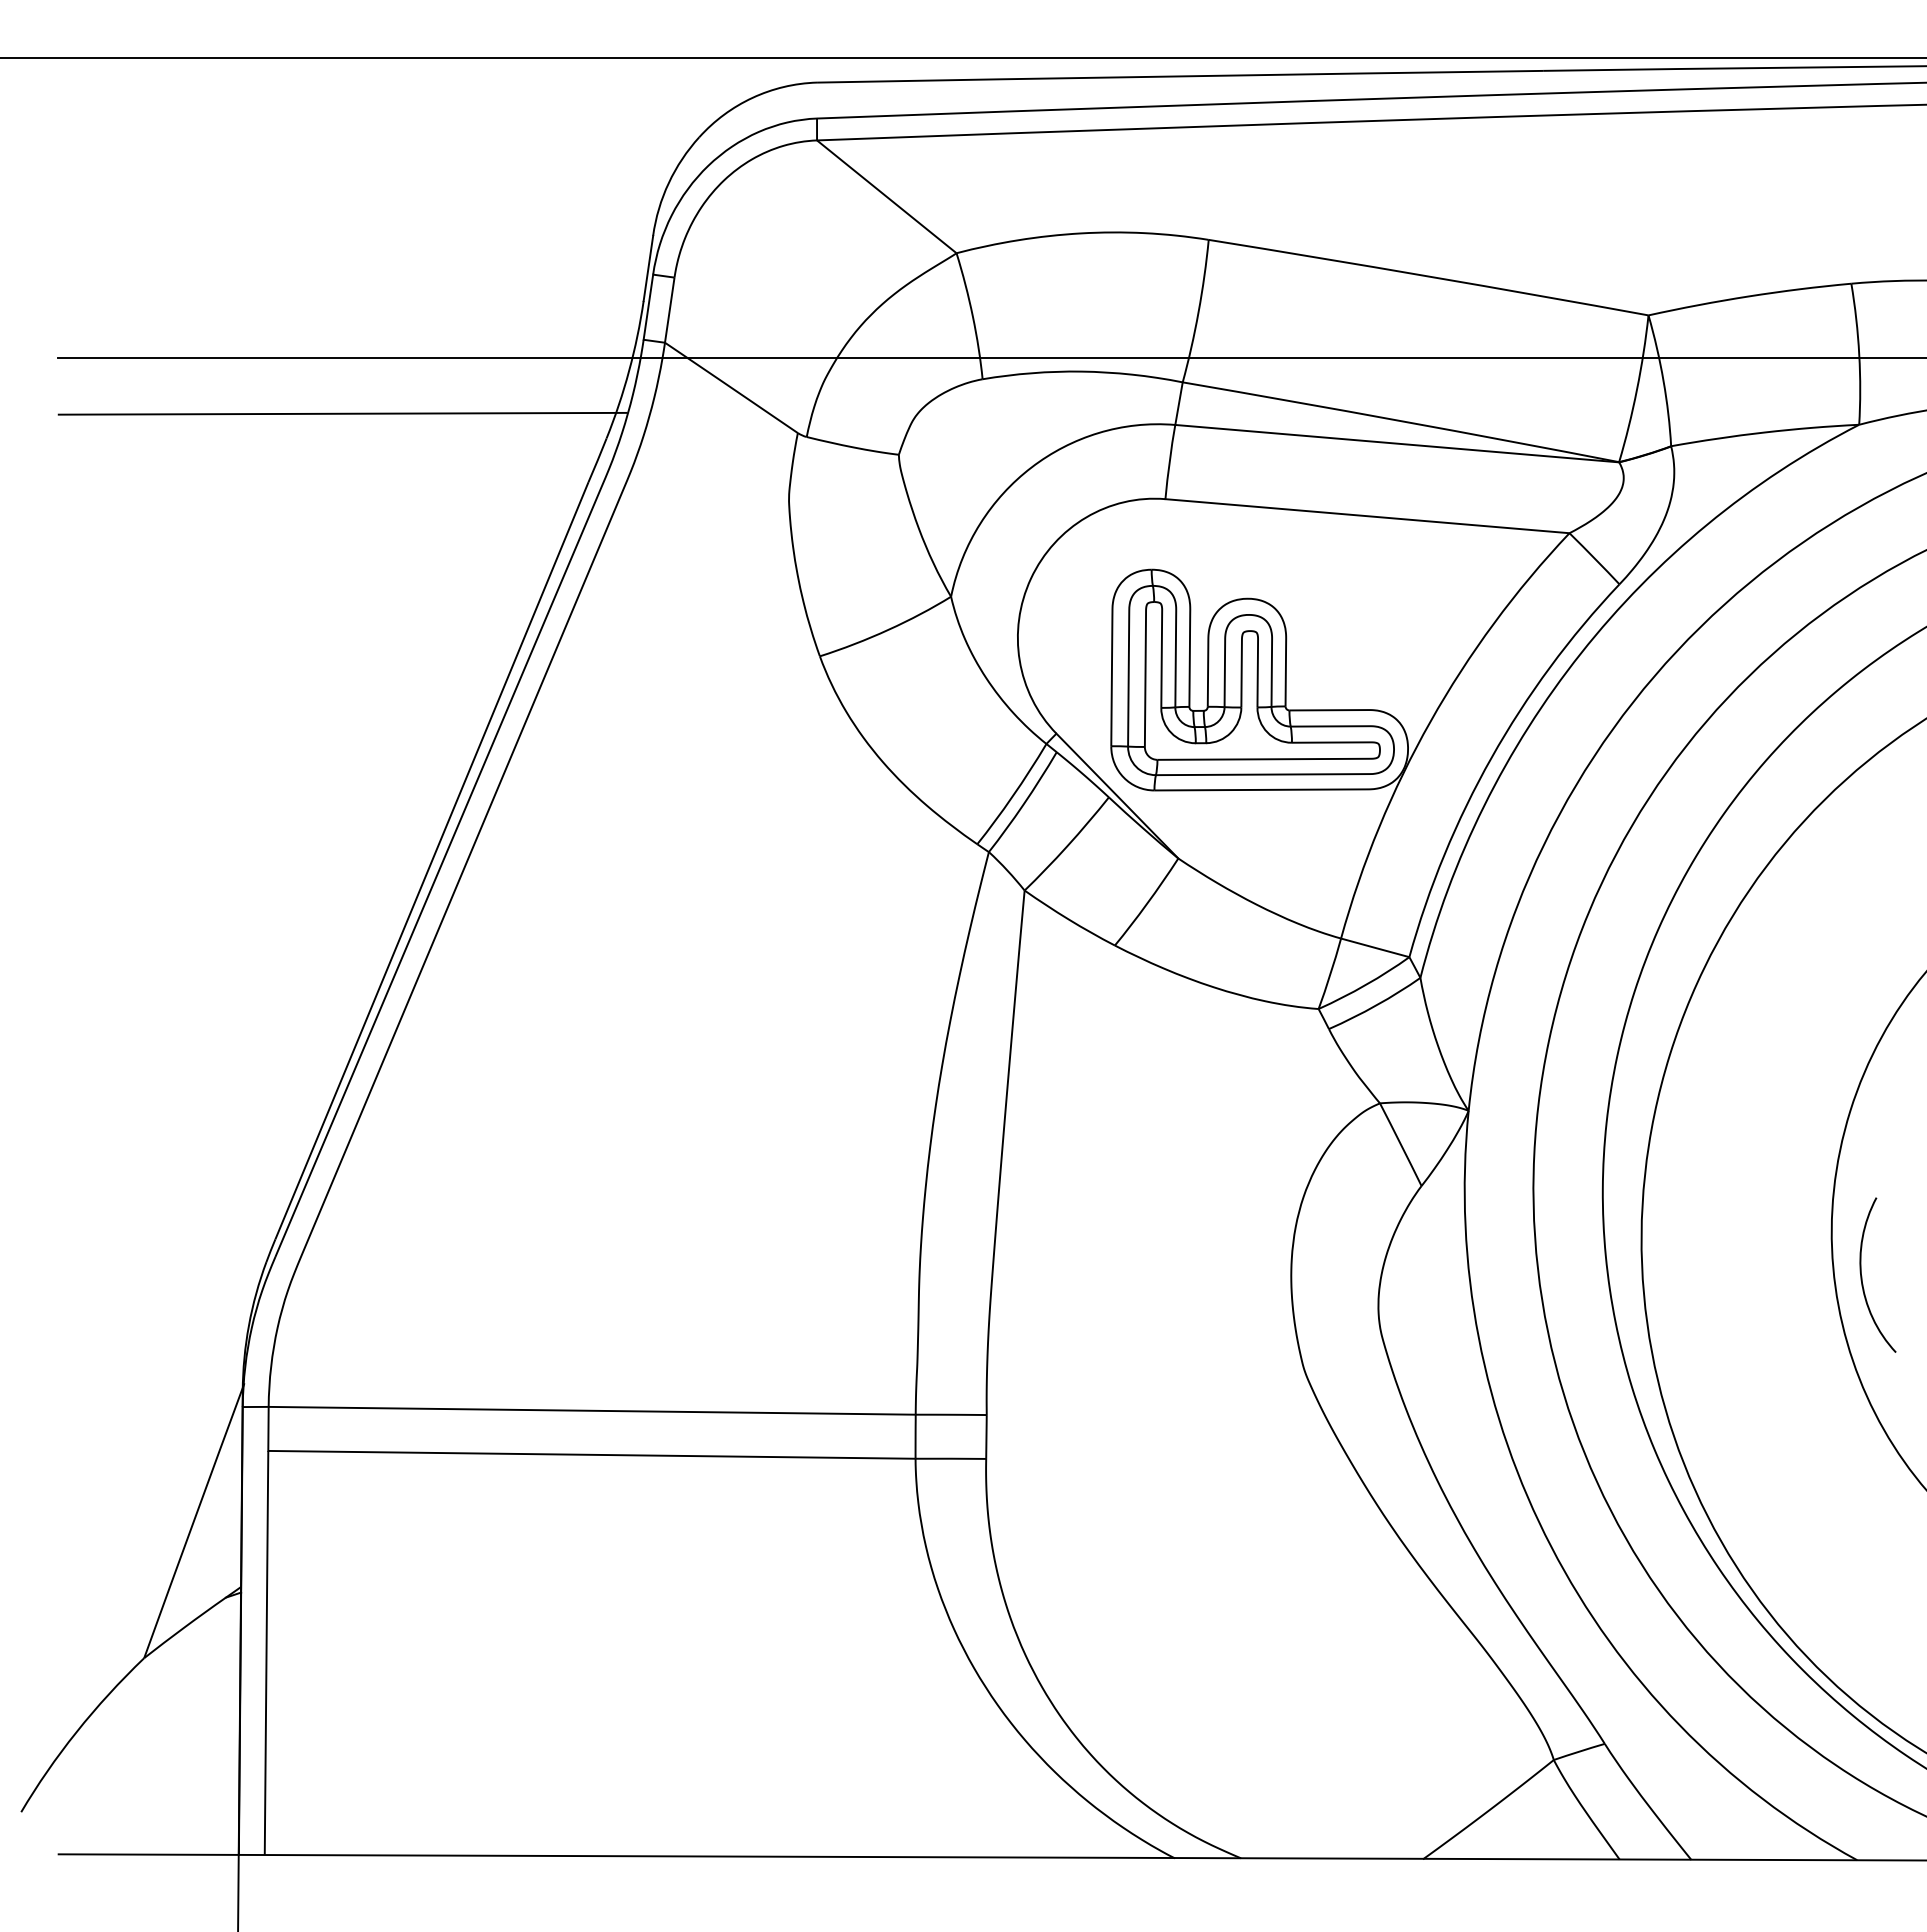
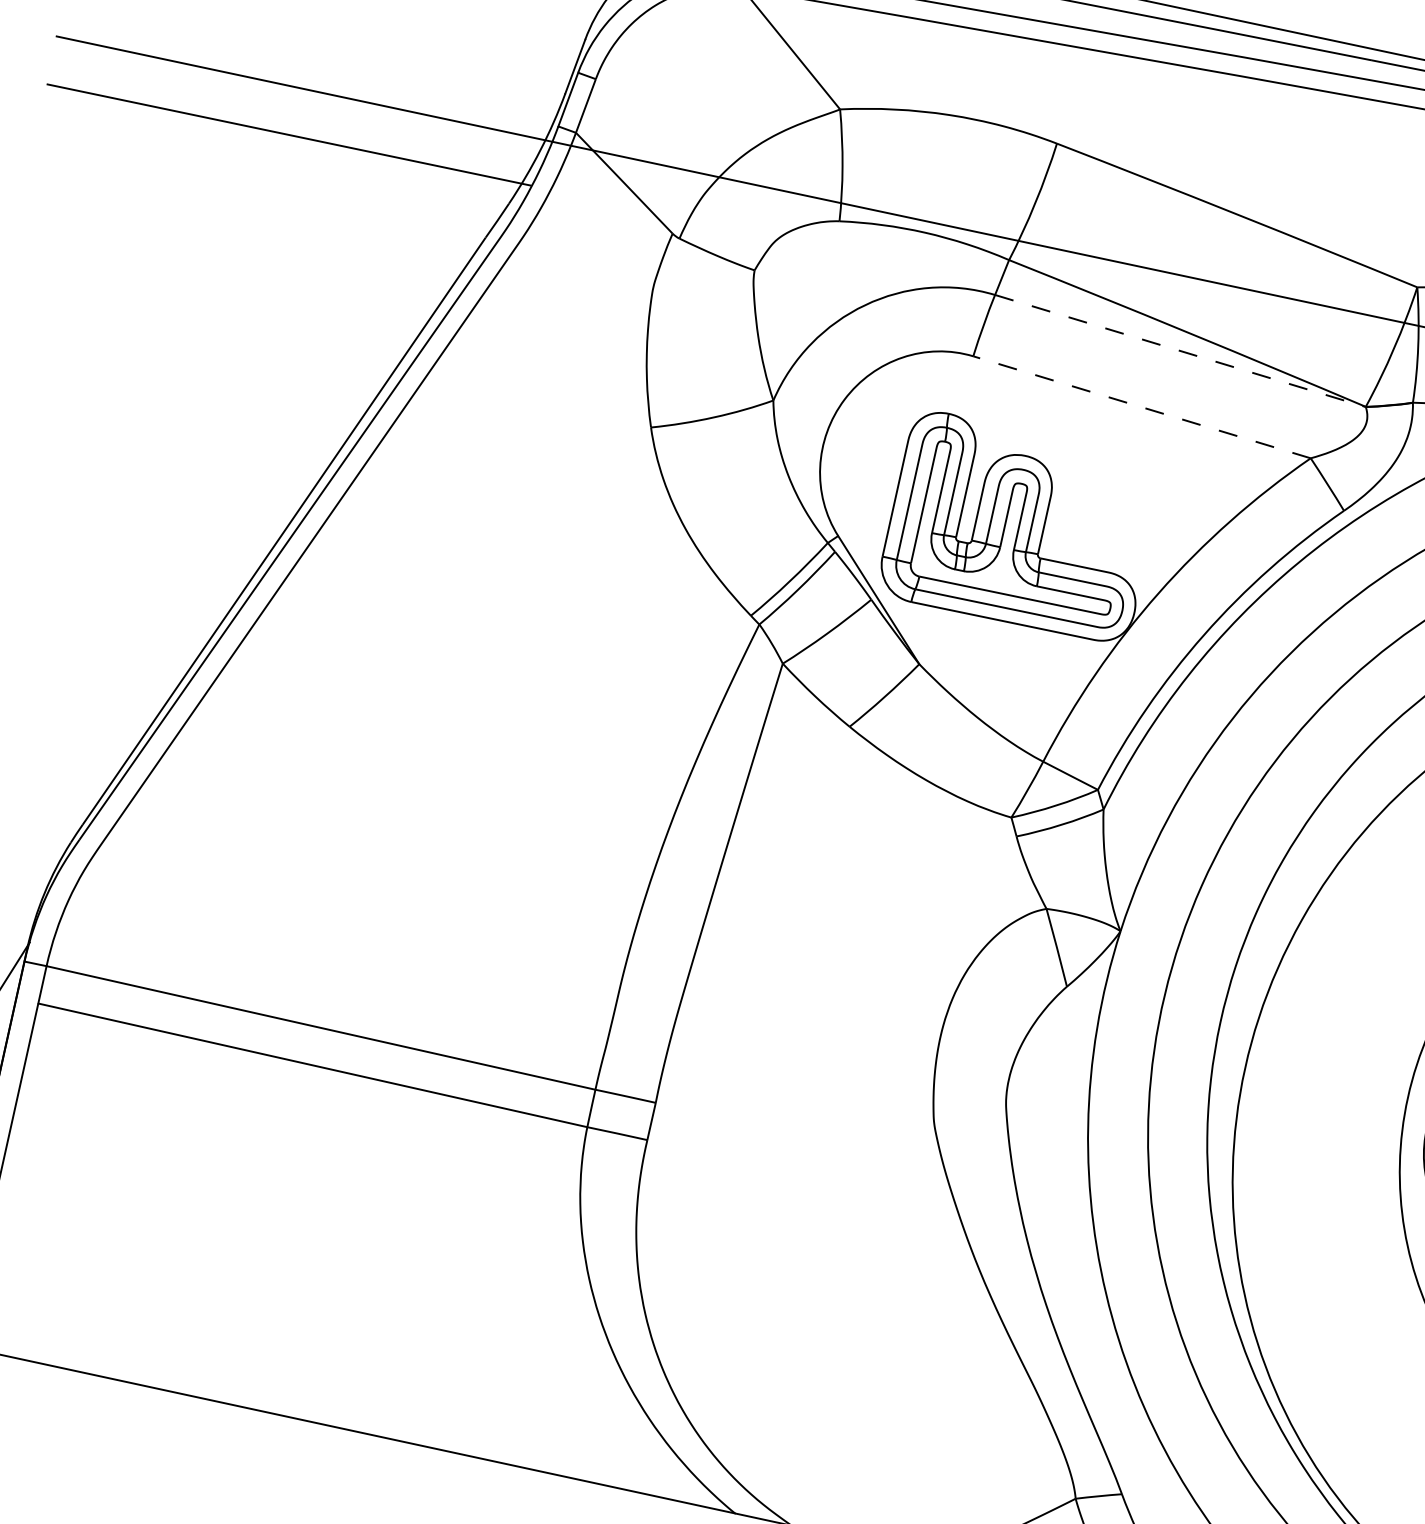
line: (1397, 443) -> (1180, 350), solid -> dashed
line: (1367, 516) -> (1141, 407), solid -> dashed

